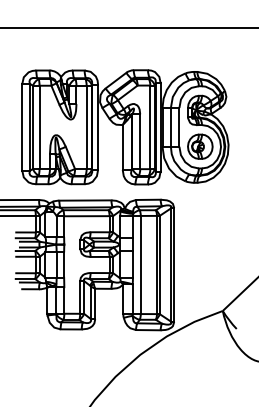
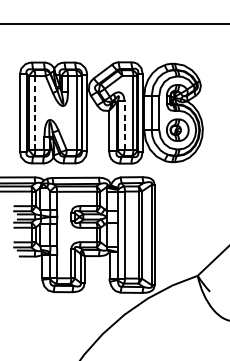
line: (39, 127) -> (35, 113), solid -> dashed
line: (140, 141) -> (124, 125), solid -> dashed

